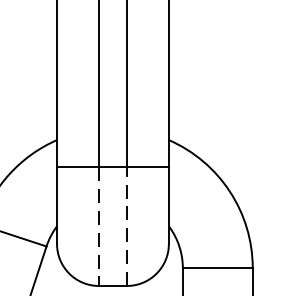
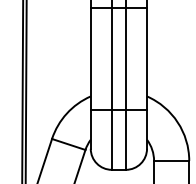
line: (98, 225) -> (111, 139), dashed -> solid
line: (126, 225) -> (125, 139), dashed -> solid

